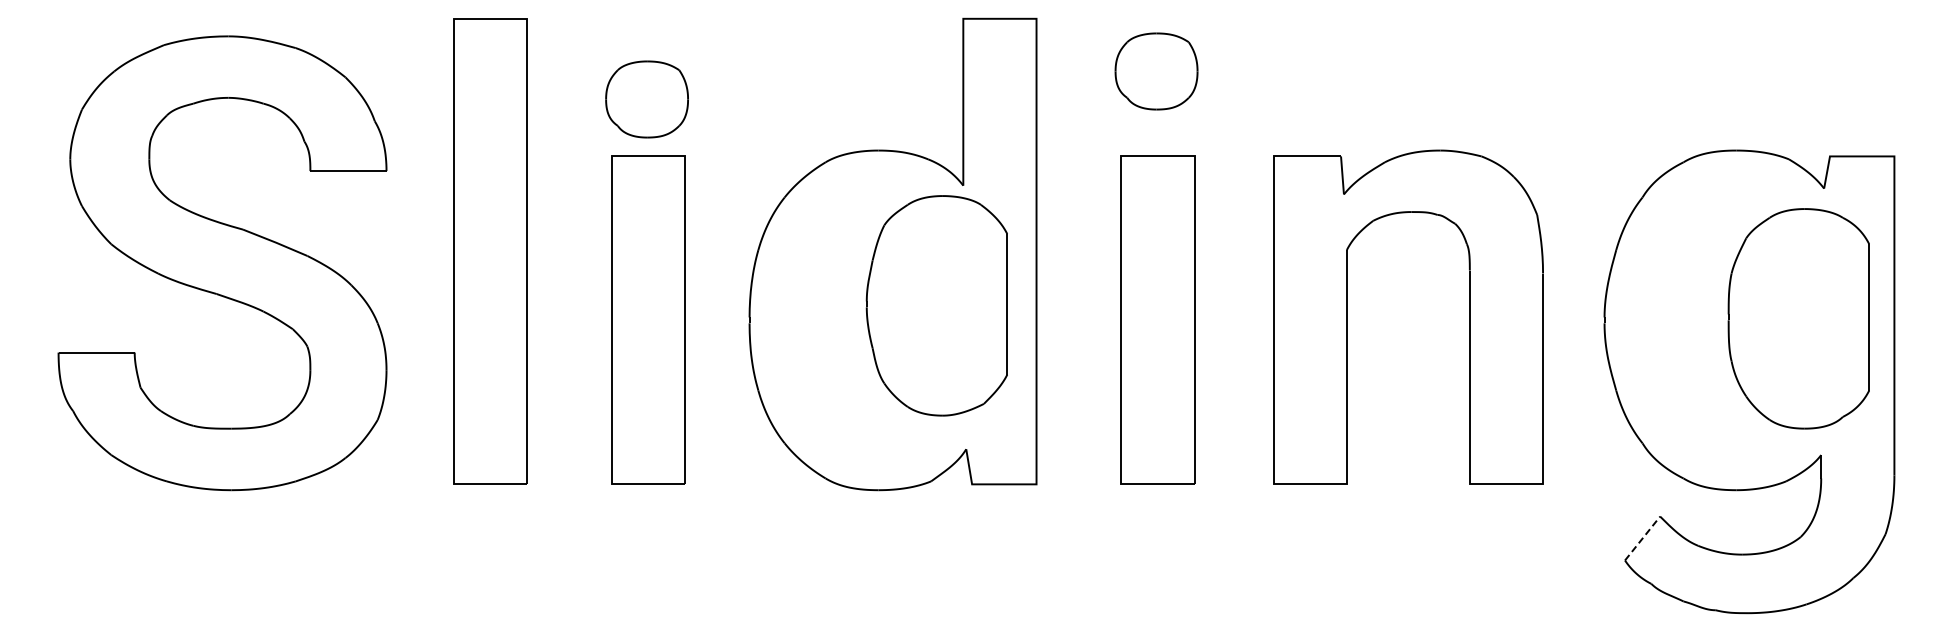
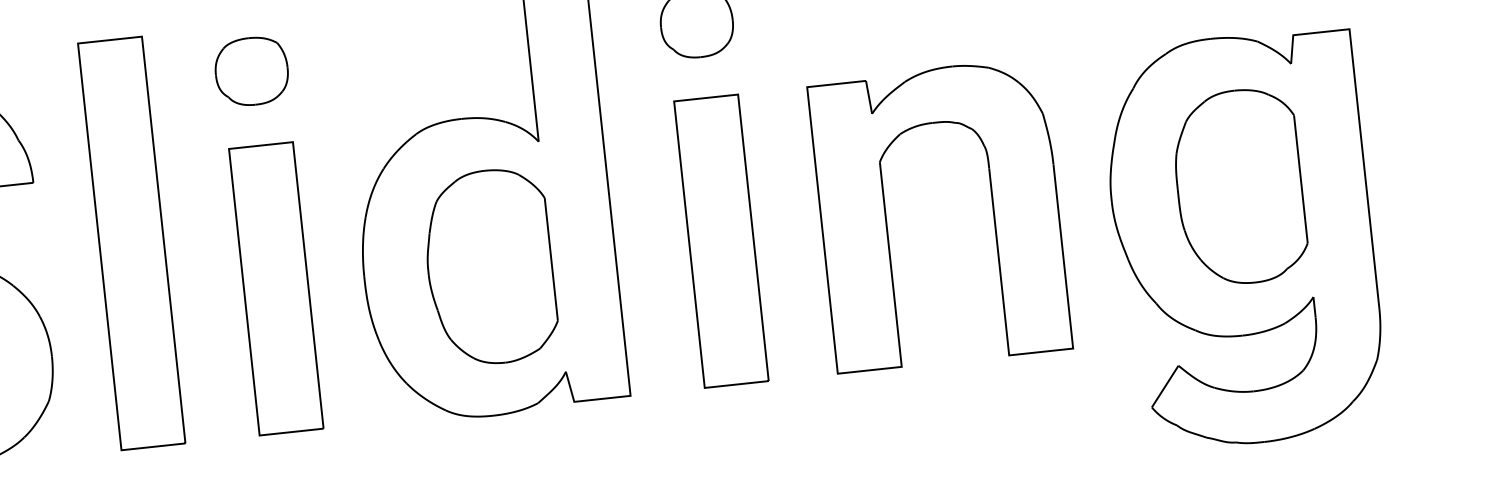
part: (646, 99) -> (251, 71), moved
part: (936, 305) -> (489, 267), moved
part: (1798, 318) -> (1239, 186), moved
line: (1642, 538) -> (1165, 386), dashed -> solid

